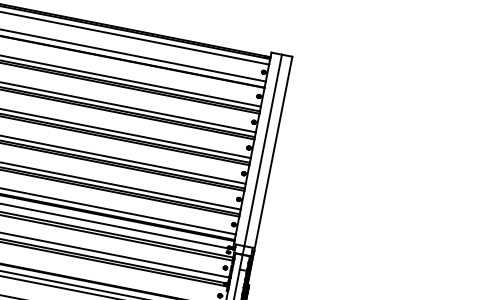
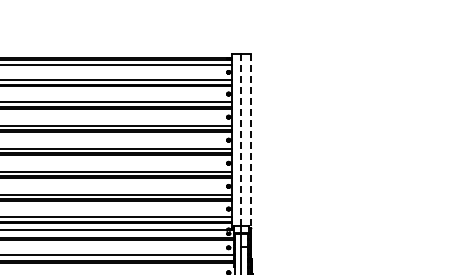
line: (263, 149) -> (241, 139), solid -> dashed
line: (273, 154) -> (250, 141), solid -> dashed

